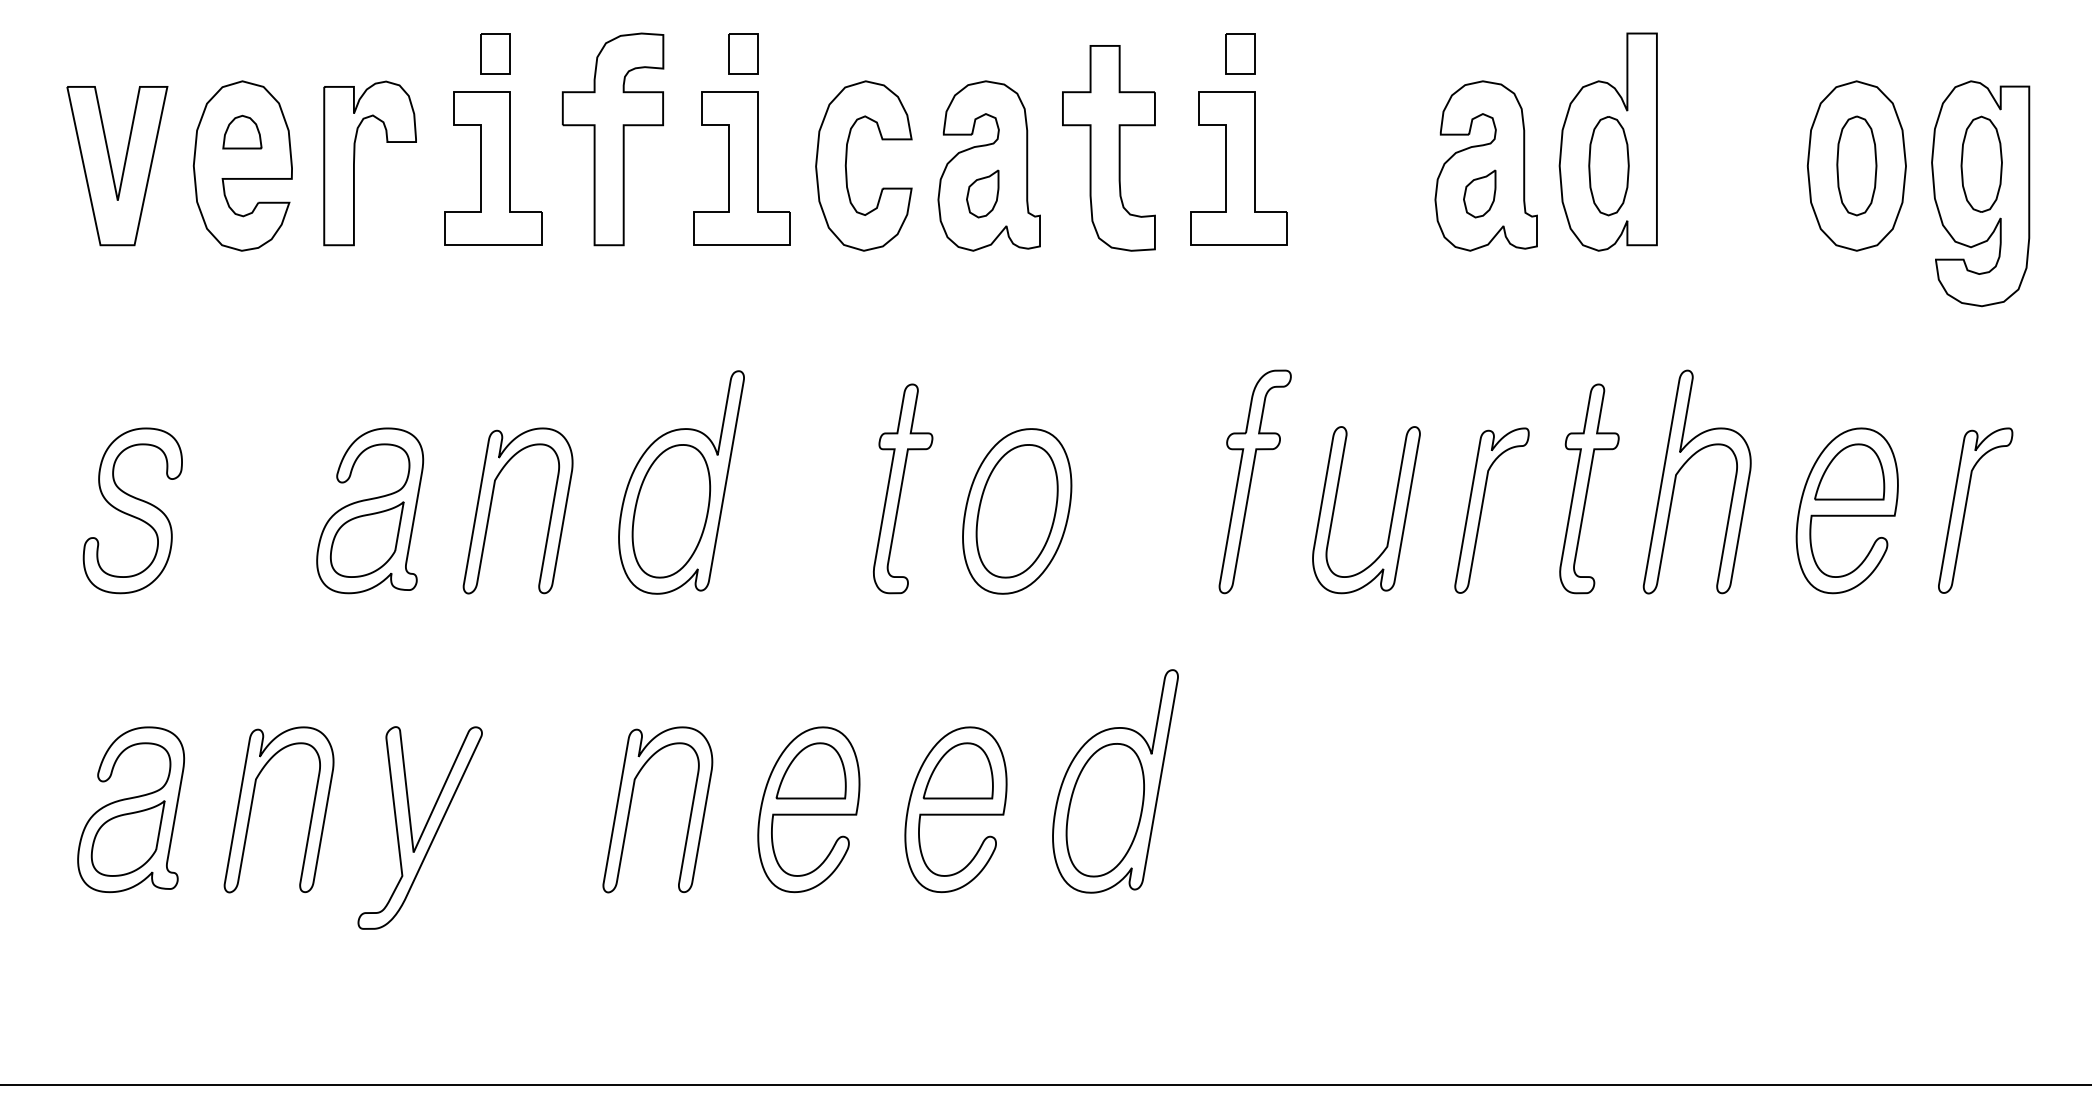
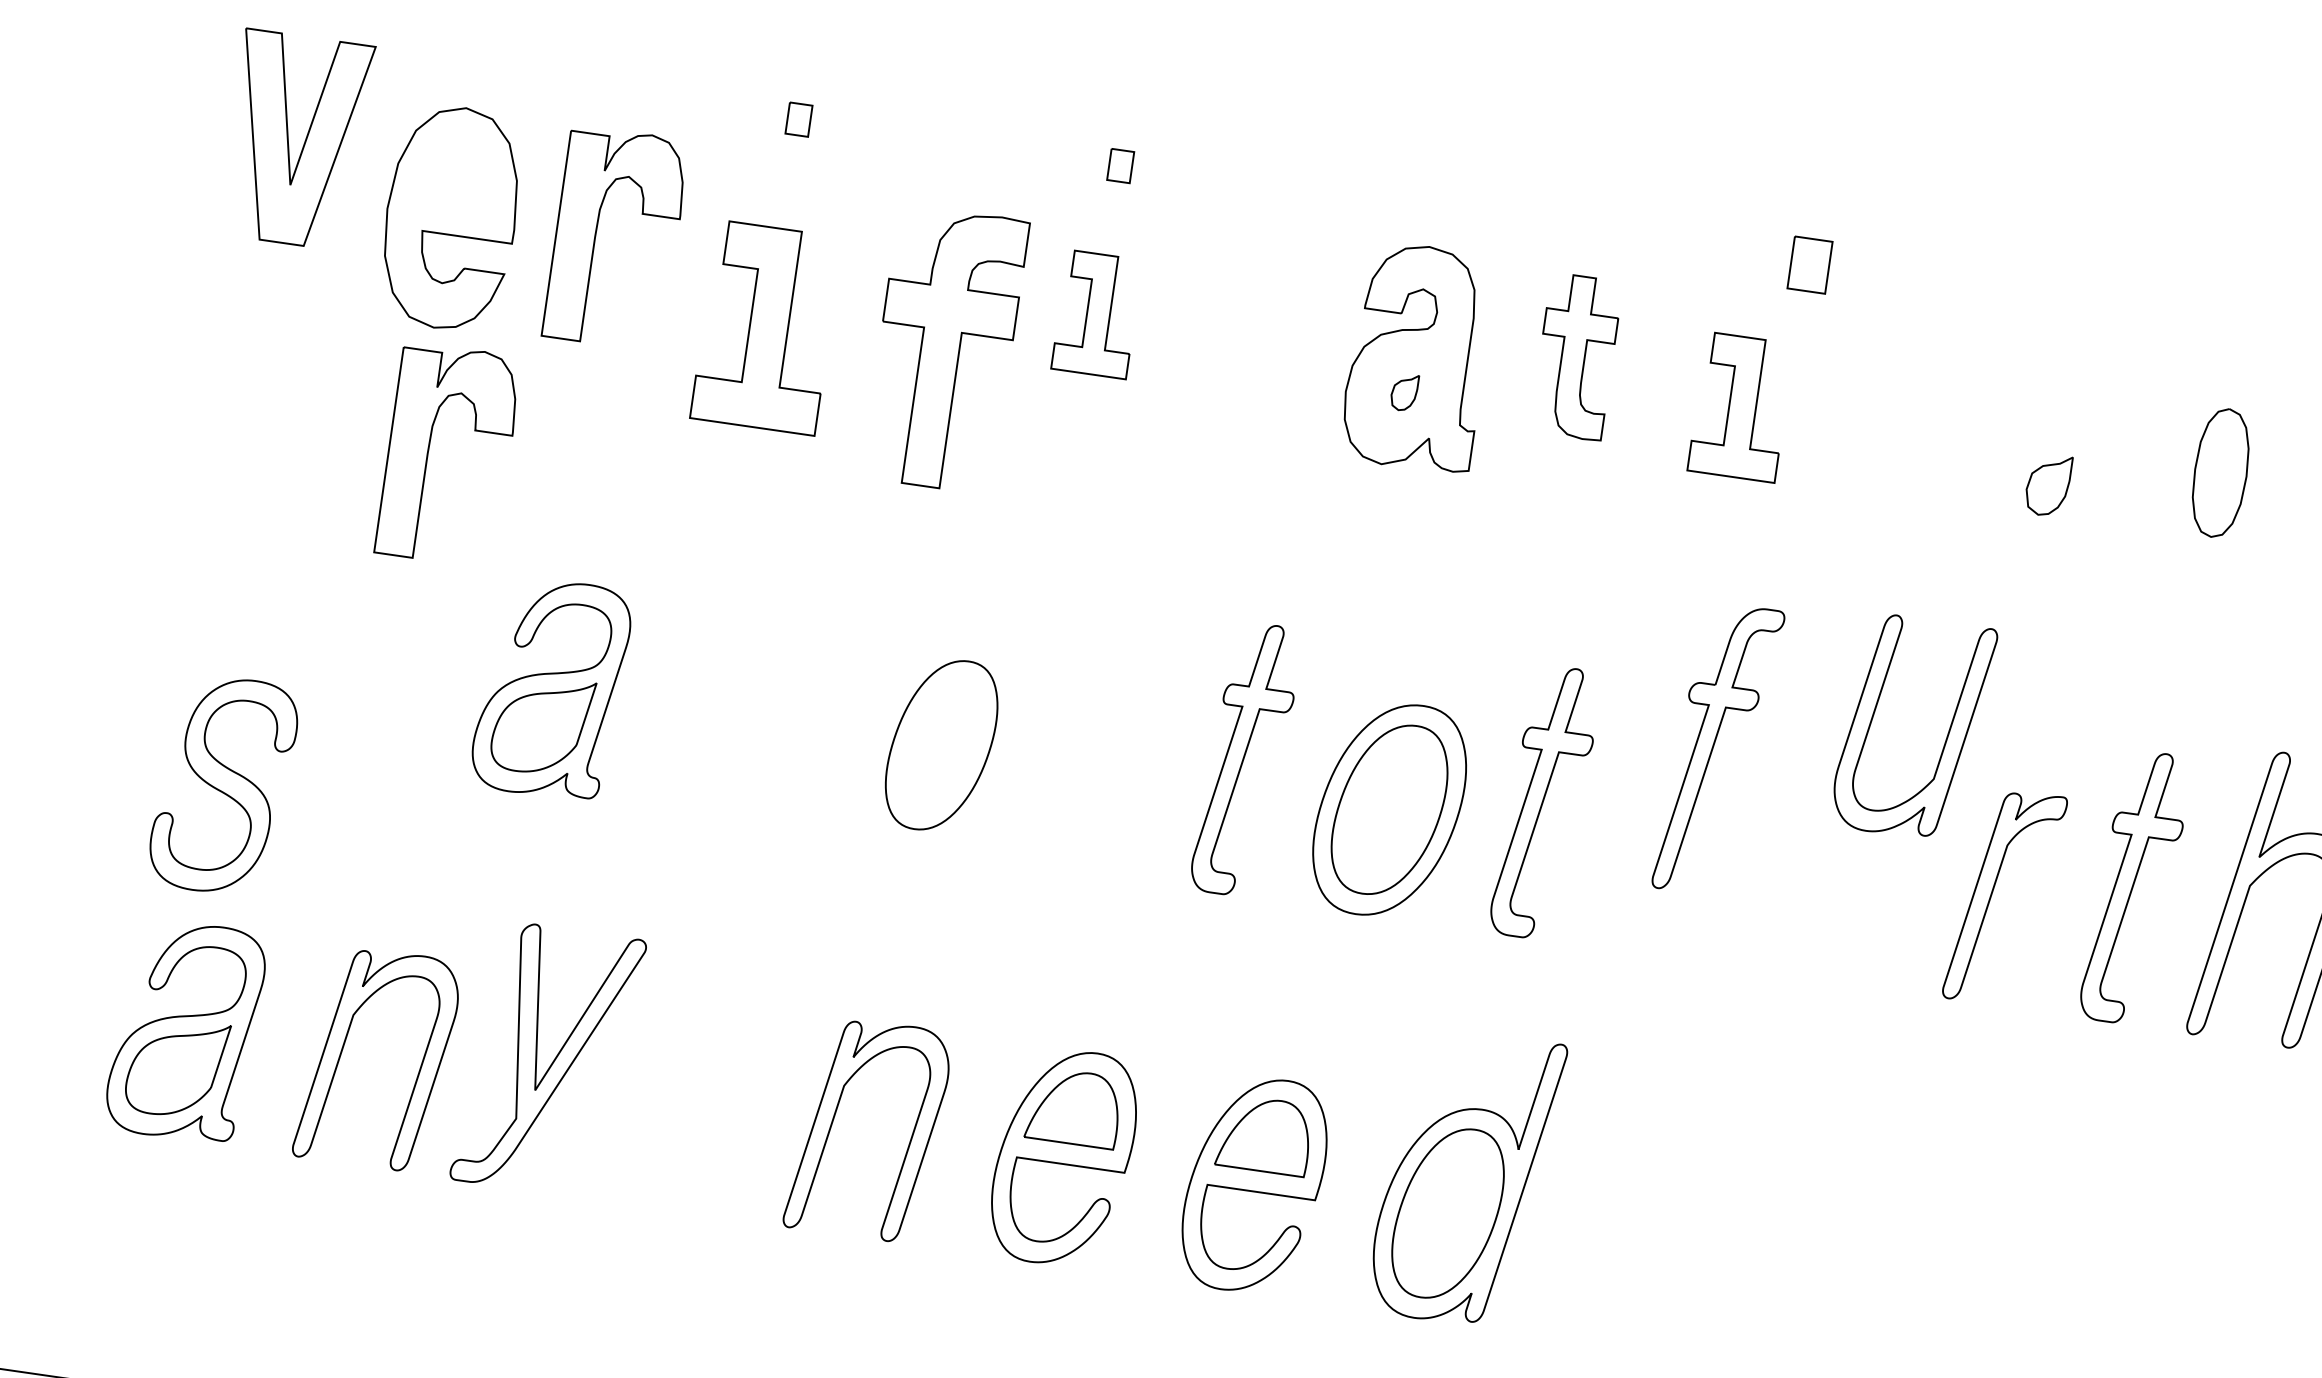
part: (495, 53) -> (799, 119), size x0.6
part: (743, 53) -> (1120, 165), size x0.6
part: (1240, 53) -> (1809, 264), moved
part: (242, 131) -> (456, 173), removed
part: (612, 139) -> (944, 349), moved
part: (1607, 141) -> (2223, 440), removed
part: (1108, 148) -> (1575, 356), size x0.6
part: (846, 165) -> (1233, 330), removed
part: (1485, 165) -> (2060, 449), removed
part: (117, 166) -> (296, 140), moved
part: (493, 168) -> (766, 327), moved
part: (741, 168) -> (1096, 314), size x0.6
part: (1238, 168) -> (1740, 407), size x0.7
part: (982, 193) -> (1404, 391), size x0.6
part: (251, 345) -> (428, 452), added
part: (1254, 481) -> (1717, 748), moved
part: (681, 482) -> (960, 709), removed
part: (1134, 488) -> (1545, 802), added
part: (491, 508) -> (709, 708), removed
part: (132, 510) -> (223, 784), moved
part: (1391, 515) -> (1945, 739), moved
part: (419, 827) -> (547, 1059), moved

